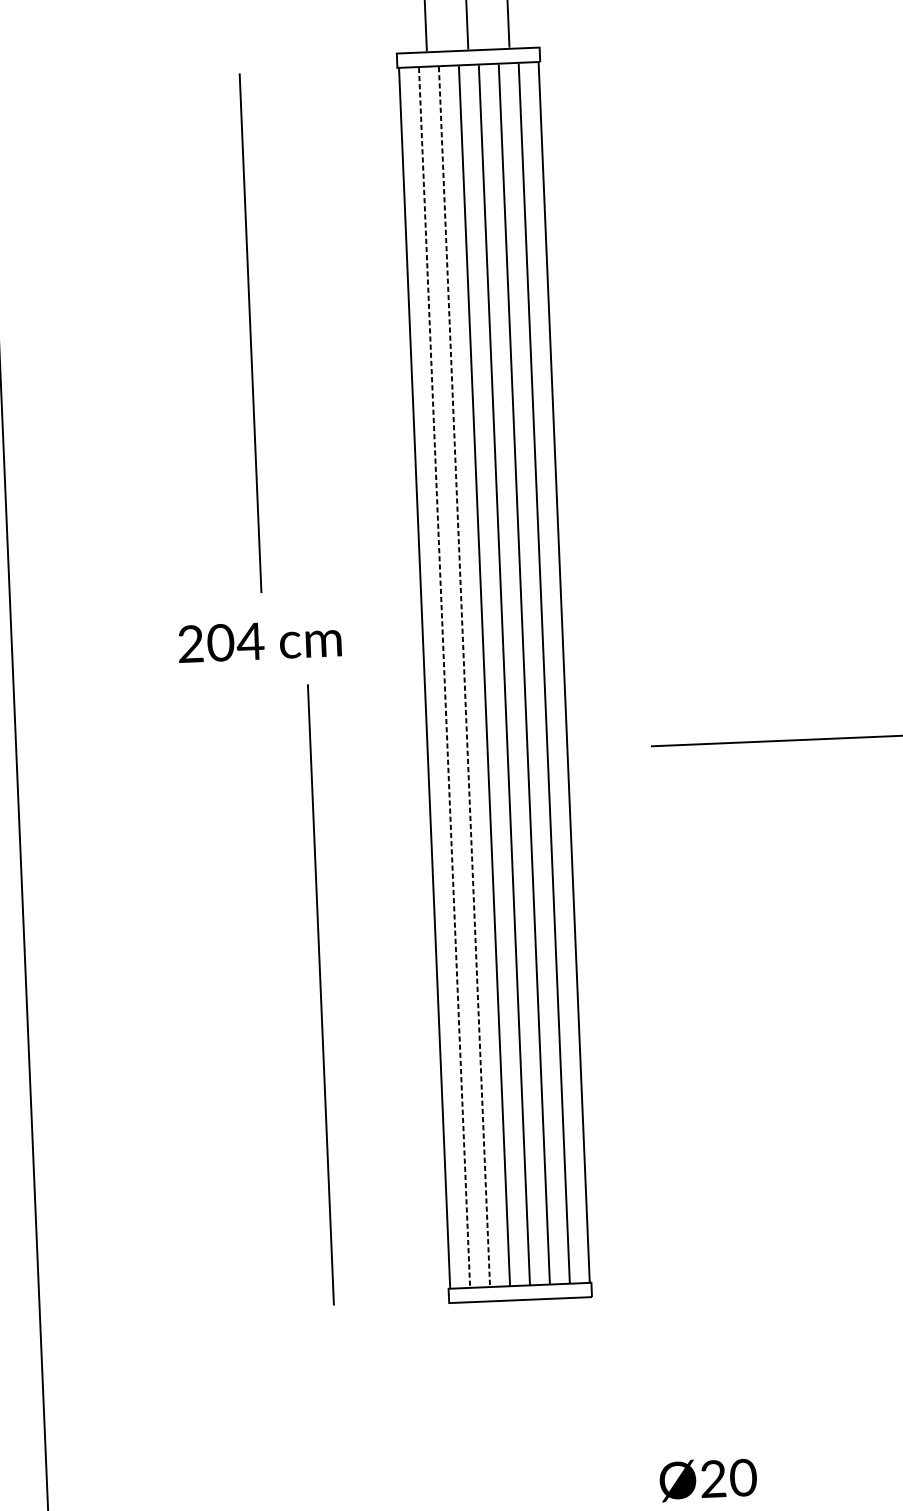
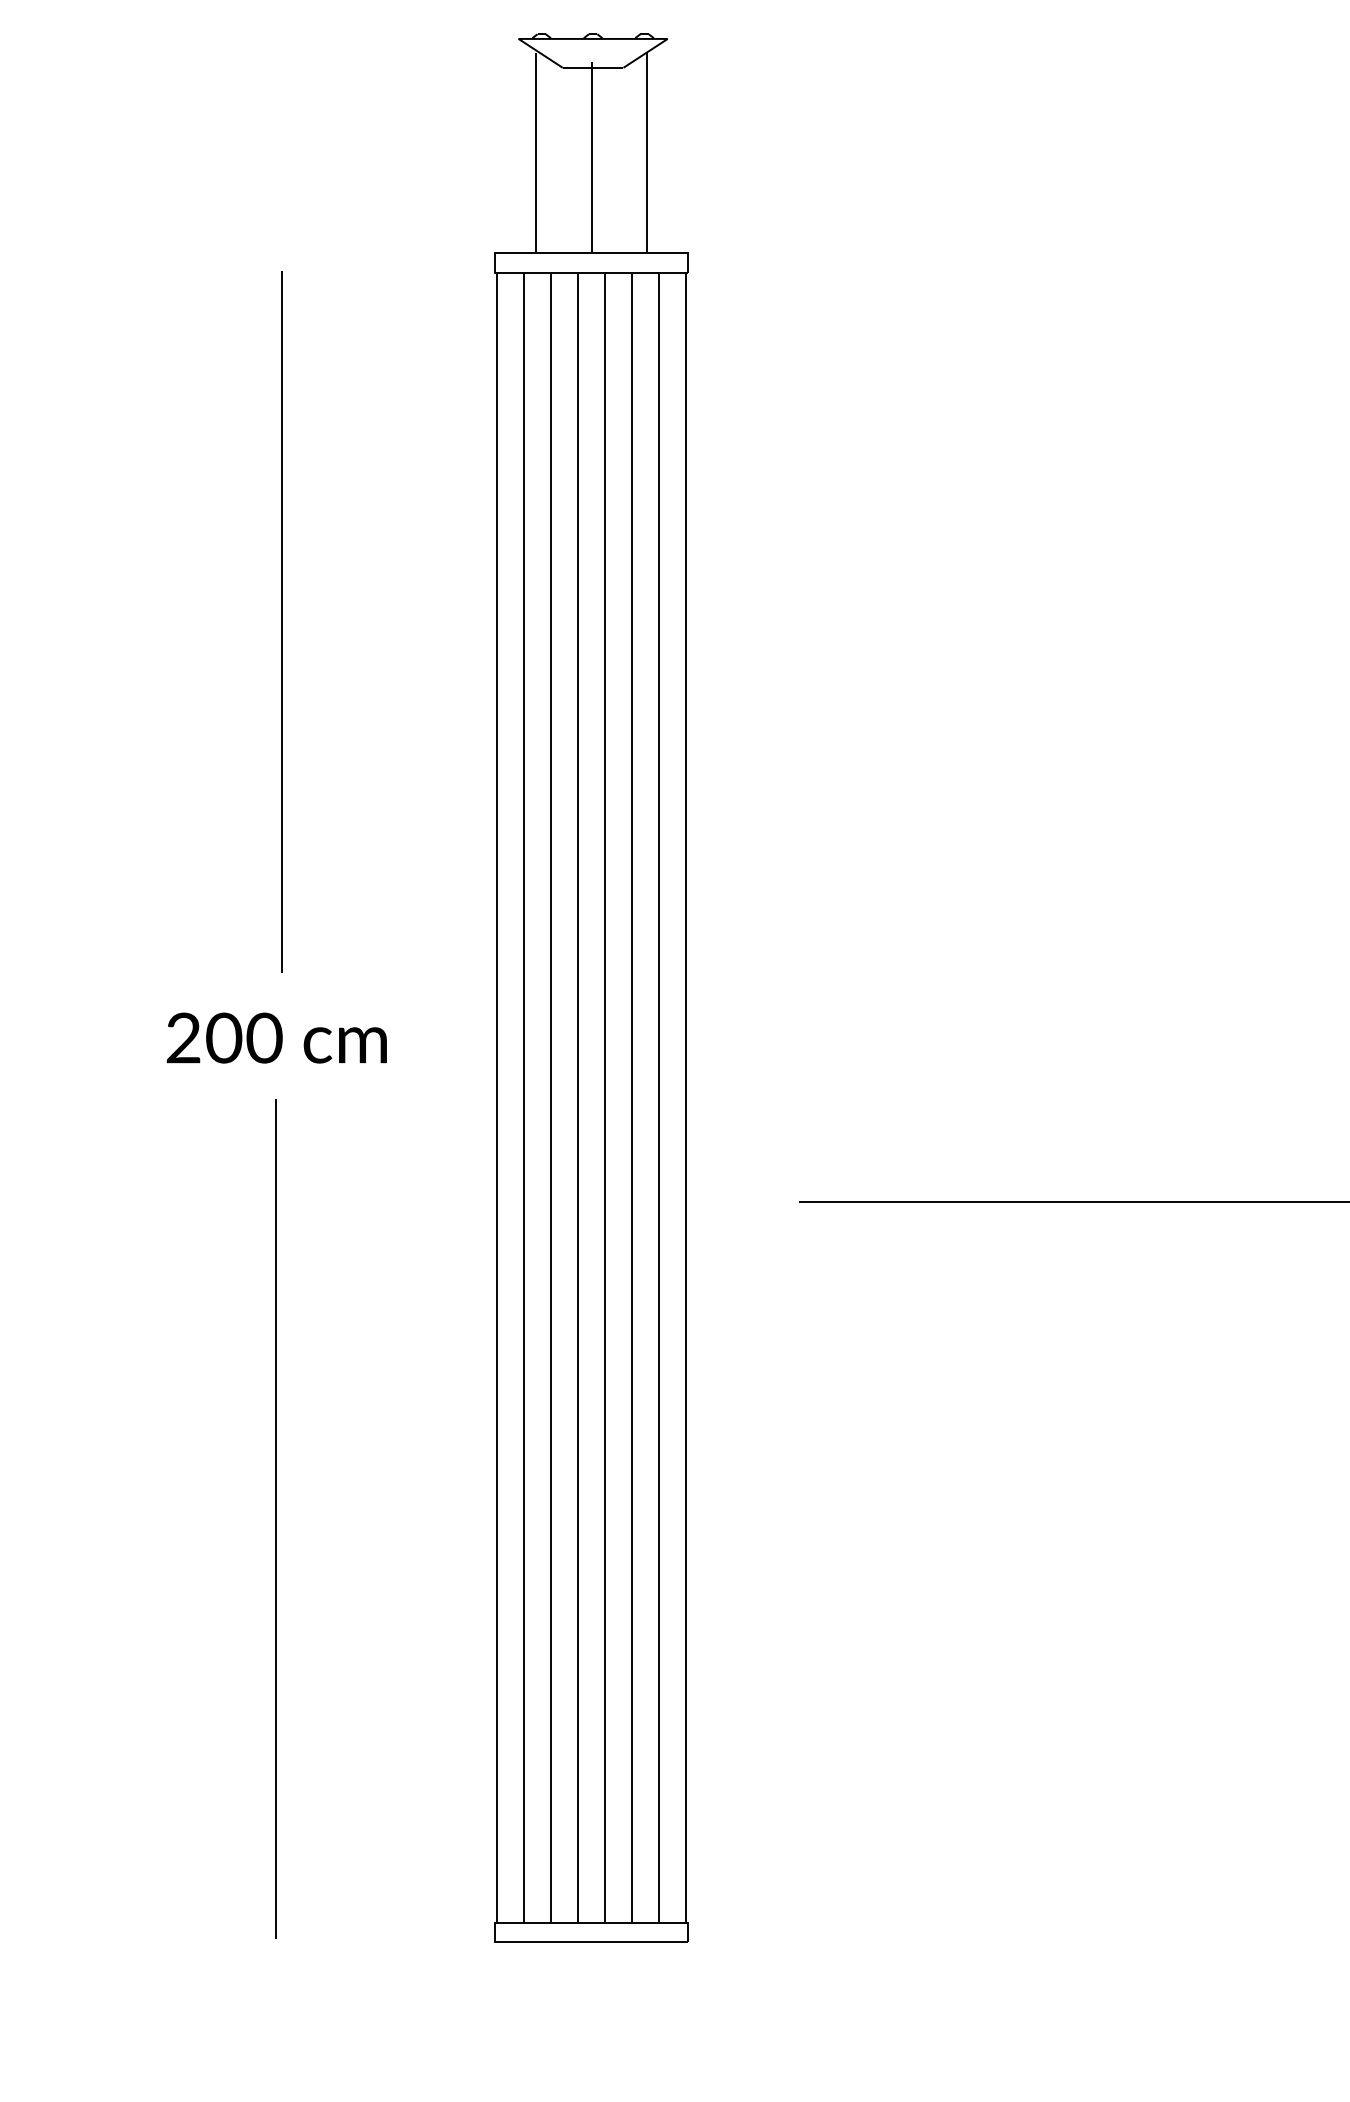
text: (249, 641) -> (263, 1037), 204 -> 200
line: (464, 677) -> (550, 1098), dashed -> solid
line: (444, 678) -> (524, 1098), dashed -> solid
line: (320, 994) -> (275, 1518), moved

